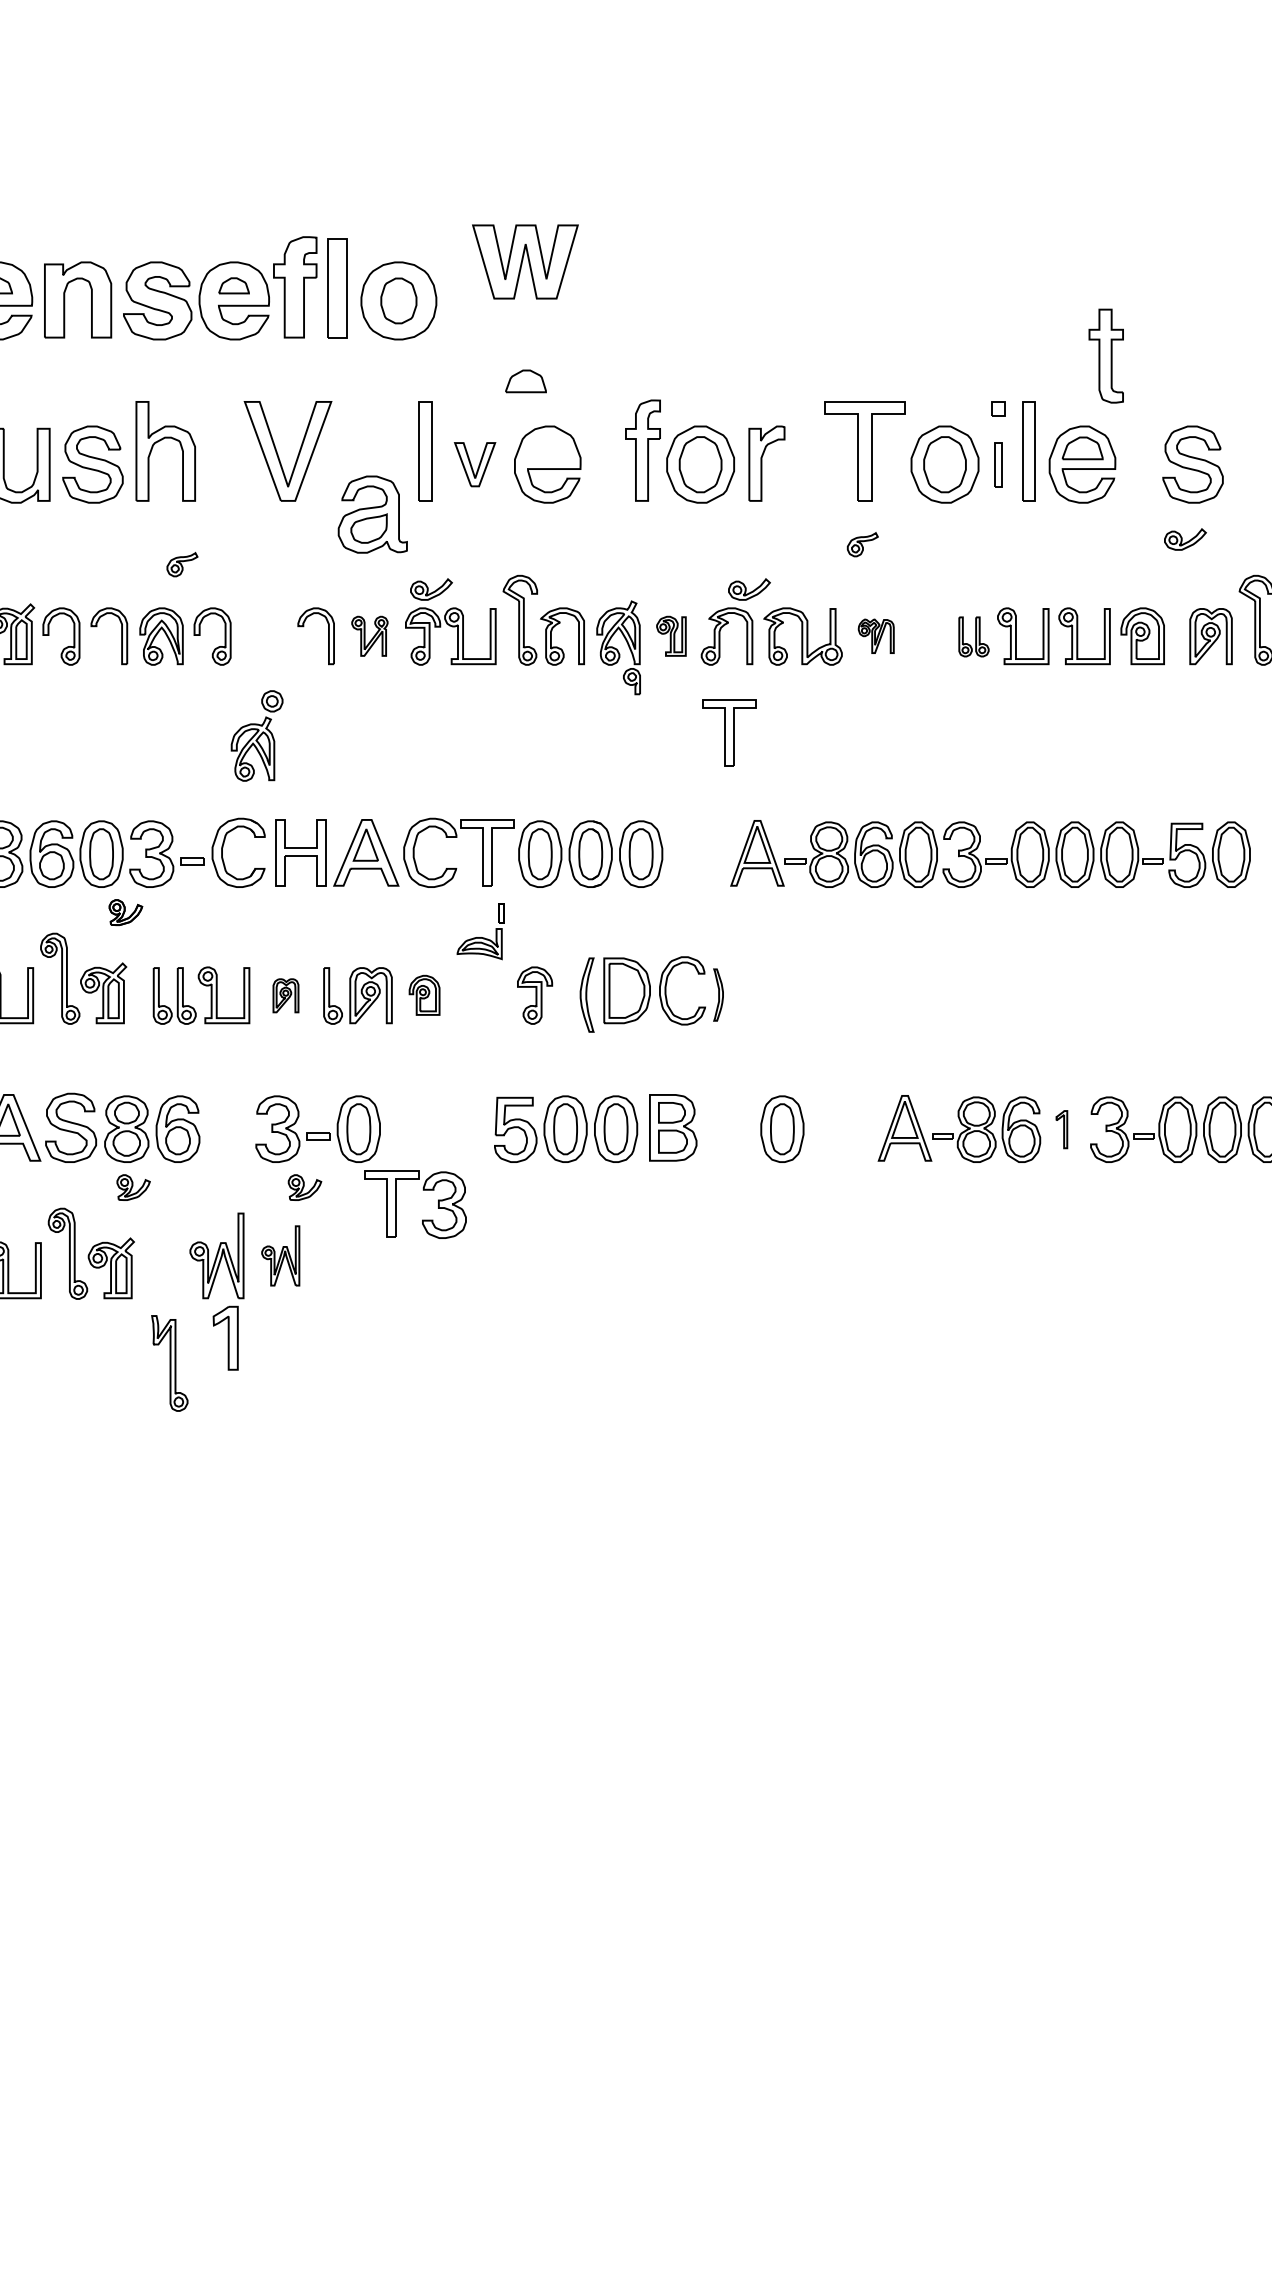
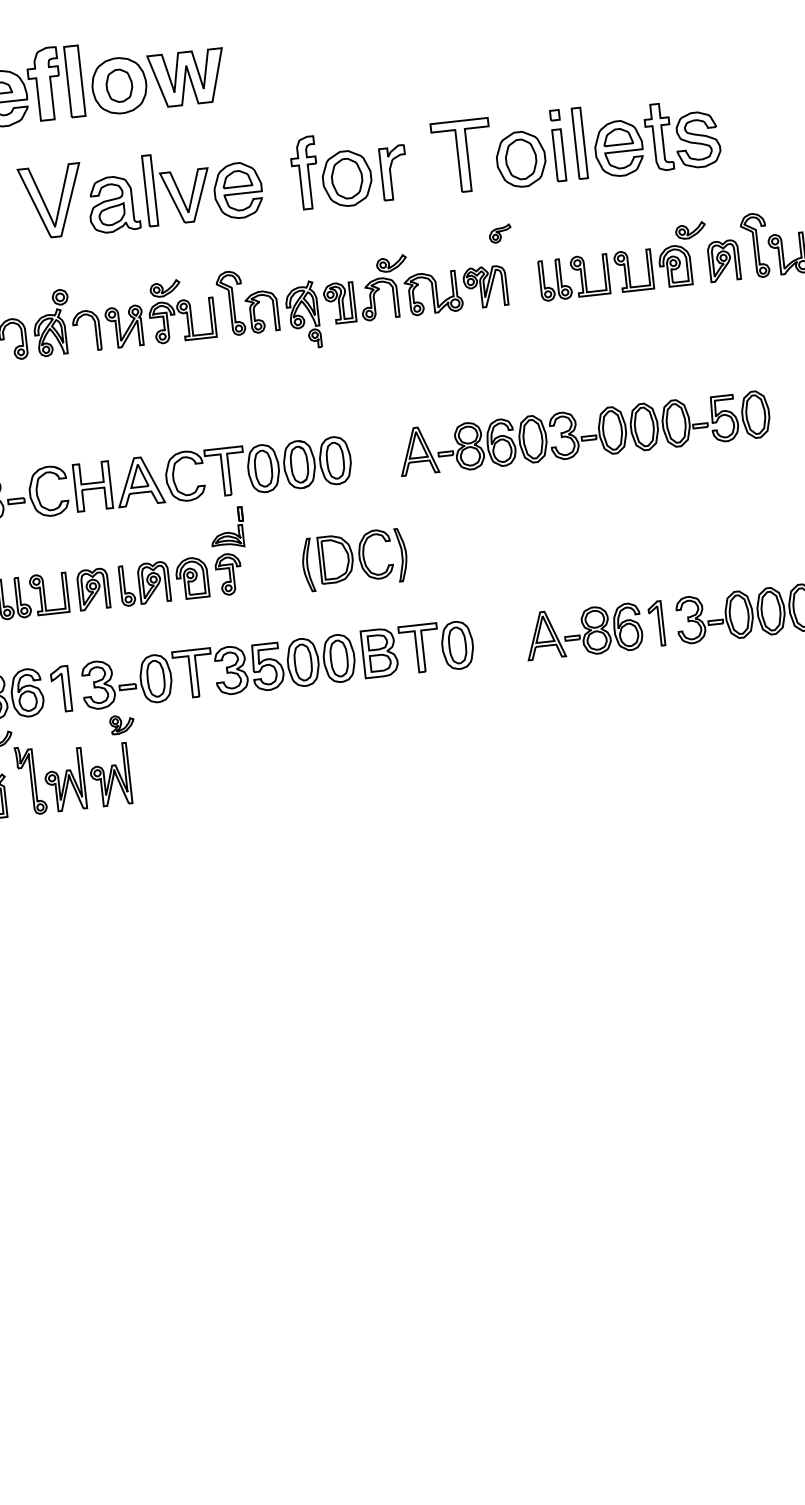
part: (525, 261) -> (187, 77), moved
part: (1105, 355) -> (658, 136), moved
part: (525, 381) -> (236, 179), moved
part: (474, 464) -> (186, 196), size x1.67
part: (998, 464) -> (559, 155), size x1.67
part: (372, 514) -> (113, 204), moved
part: (1185, 539) -> (690, 230), moved
part: (862, 544) -> (500, 233), moved
part: (369, 636) -> (124, 327), size x1.43
part: (671, 636) -> (339, 303), size x1.43
part: (876, 636) -> (485, 287), size x1.67
part: (973, 636) -> (554, 279), size x1.43
part: (729, 732) -> (419, 648), moved
part: (256, 735) -> (51, 322), moved
part: (718, 994) -> (401, 554), size x1.43
part: (285, 995) -> (93, 589), size x1.67
part: (424, 995) -> (192, 578), size x1.43
part: (535, 995) -> (229, 574), moved
part: (1061, 1129) -> (656, 623), size x1.67
part: (423, 1190) -> (215, 661), moved
part: (280, 1255) -> (110, 774), size x1.43
part: (225, 1337) -> (60, 688), moved
part: (169, 1363) -> (30, 780), moved

